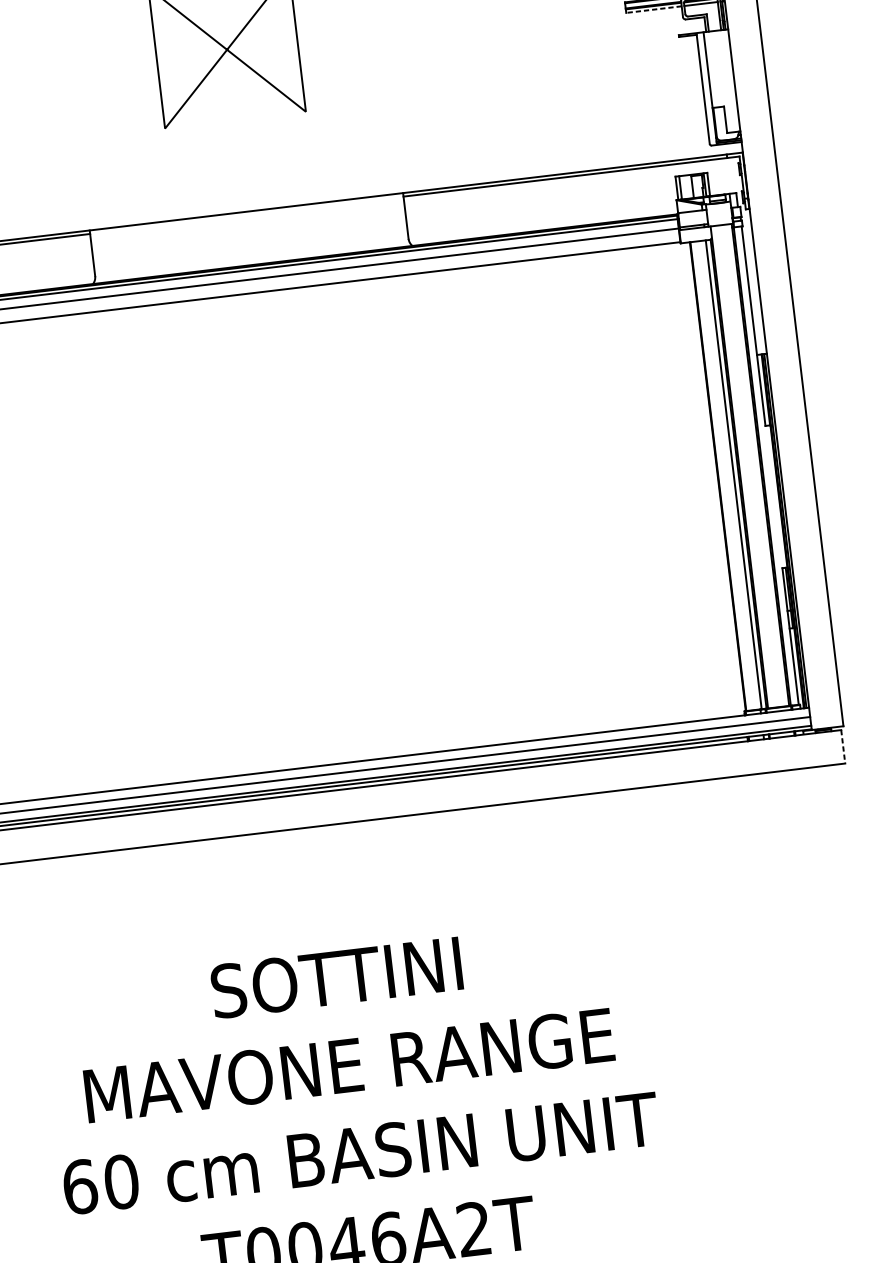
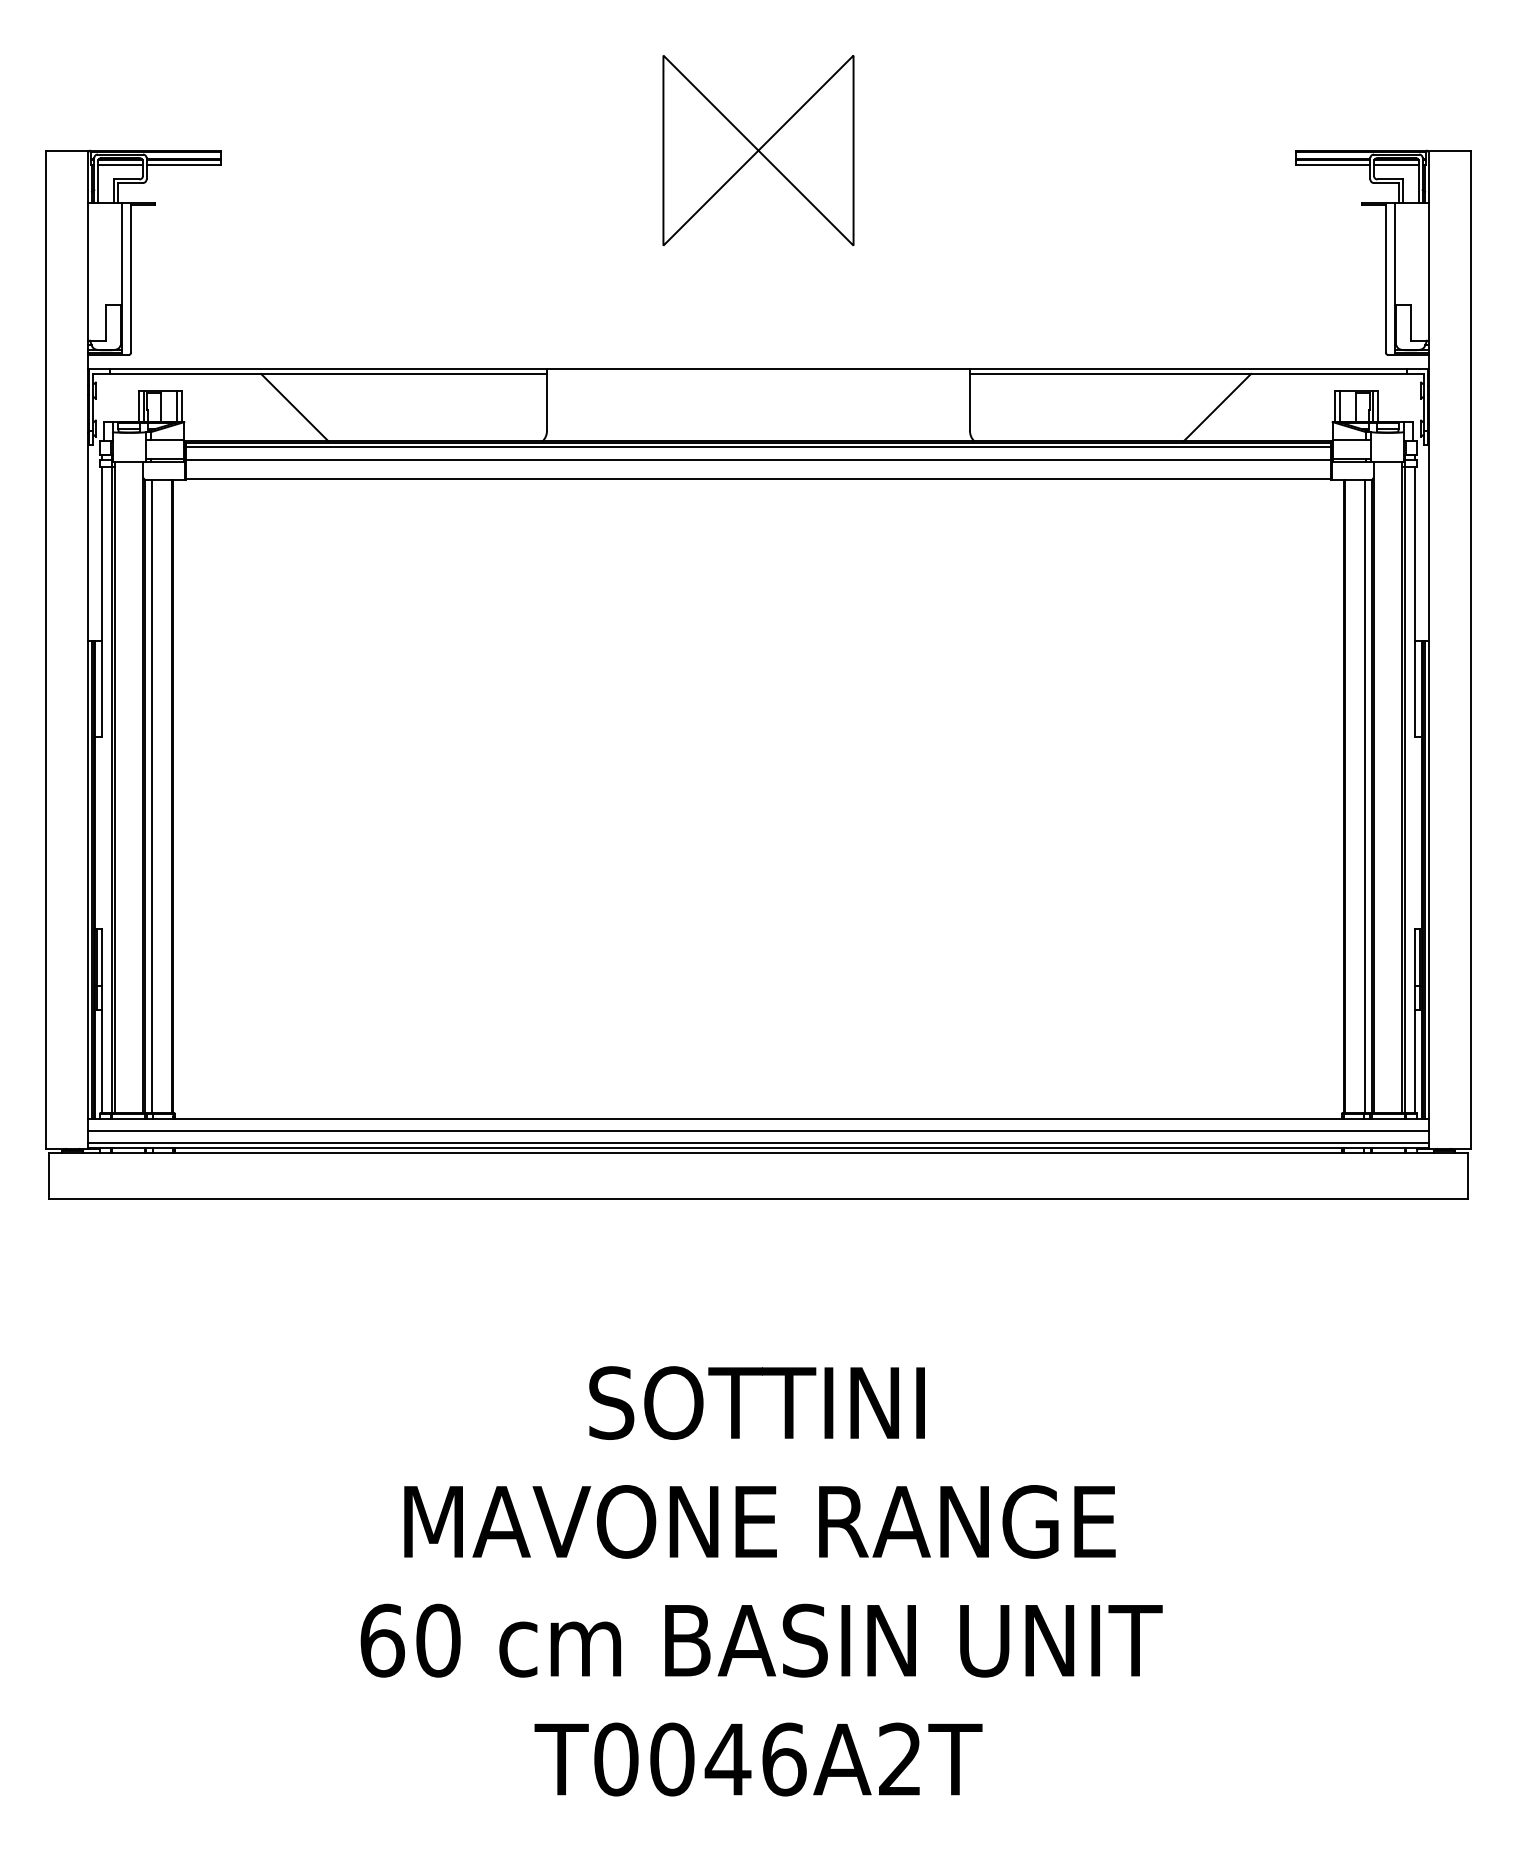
line: (653, 9) -> (1332, 164), dashed -> solid
line: (589, 199) -> (1217, 407), added
line: (843, 747) -> (1467, 1176), dashed -> solid

